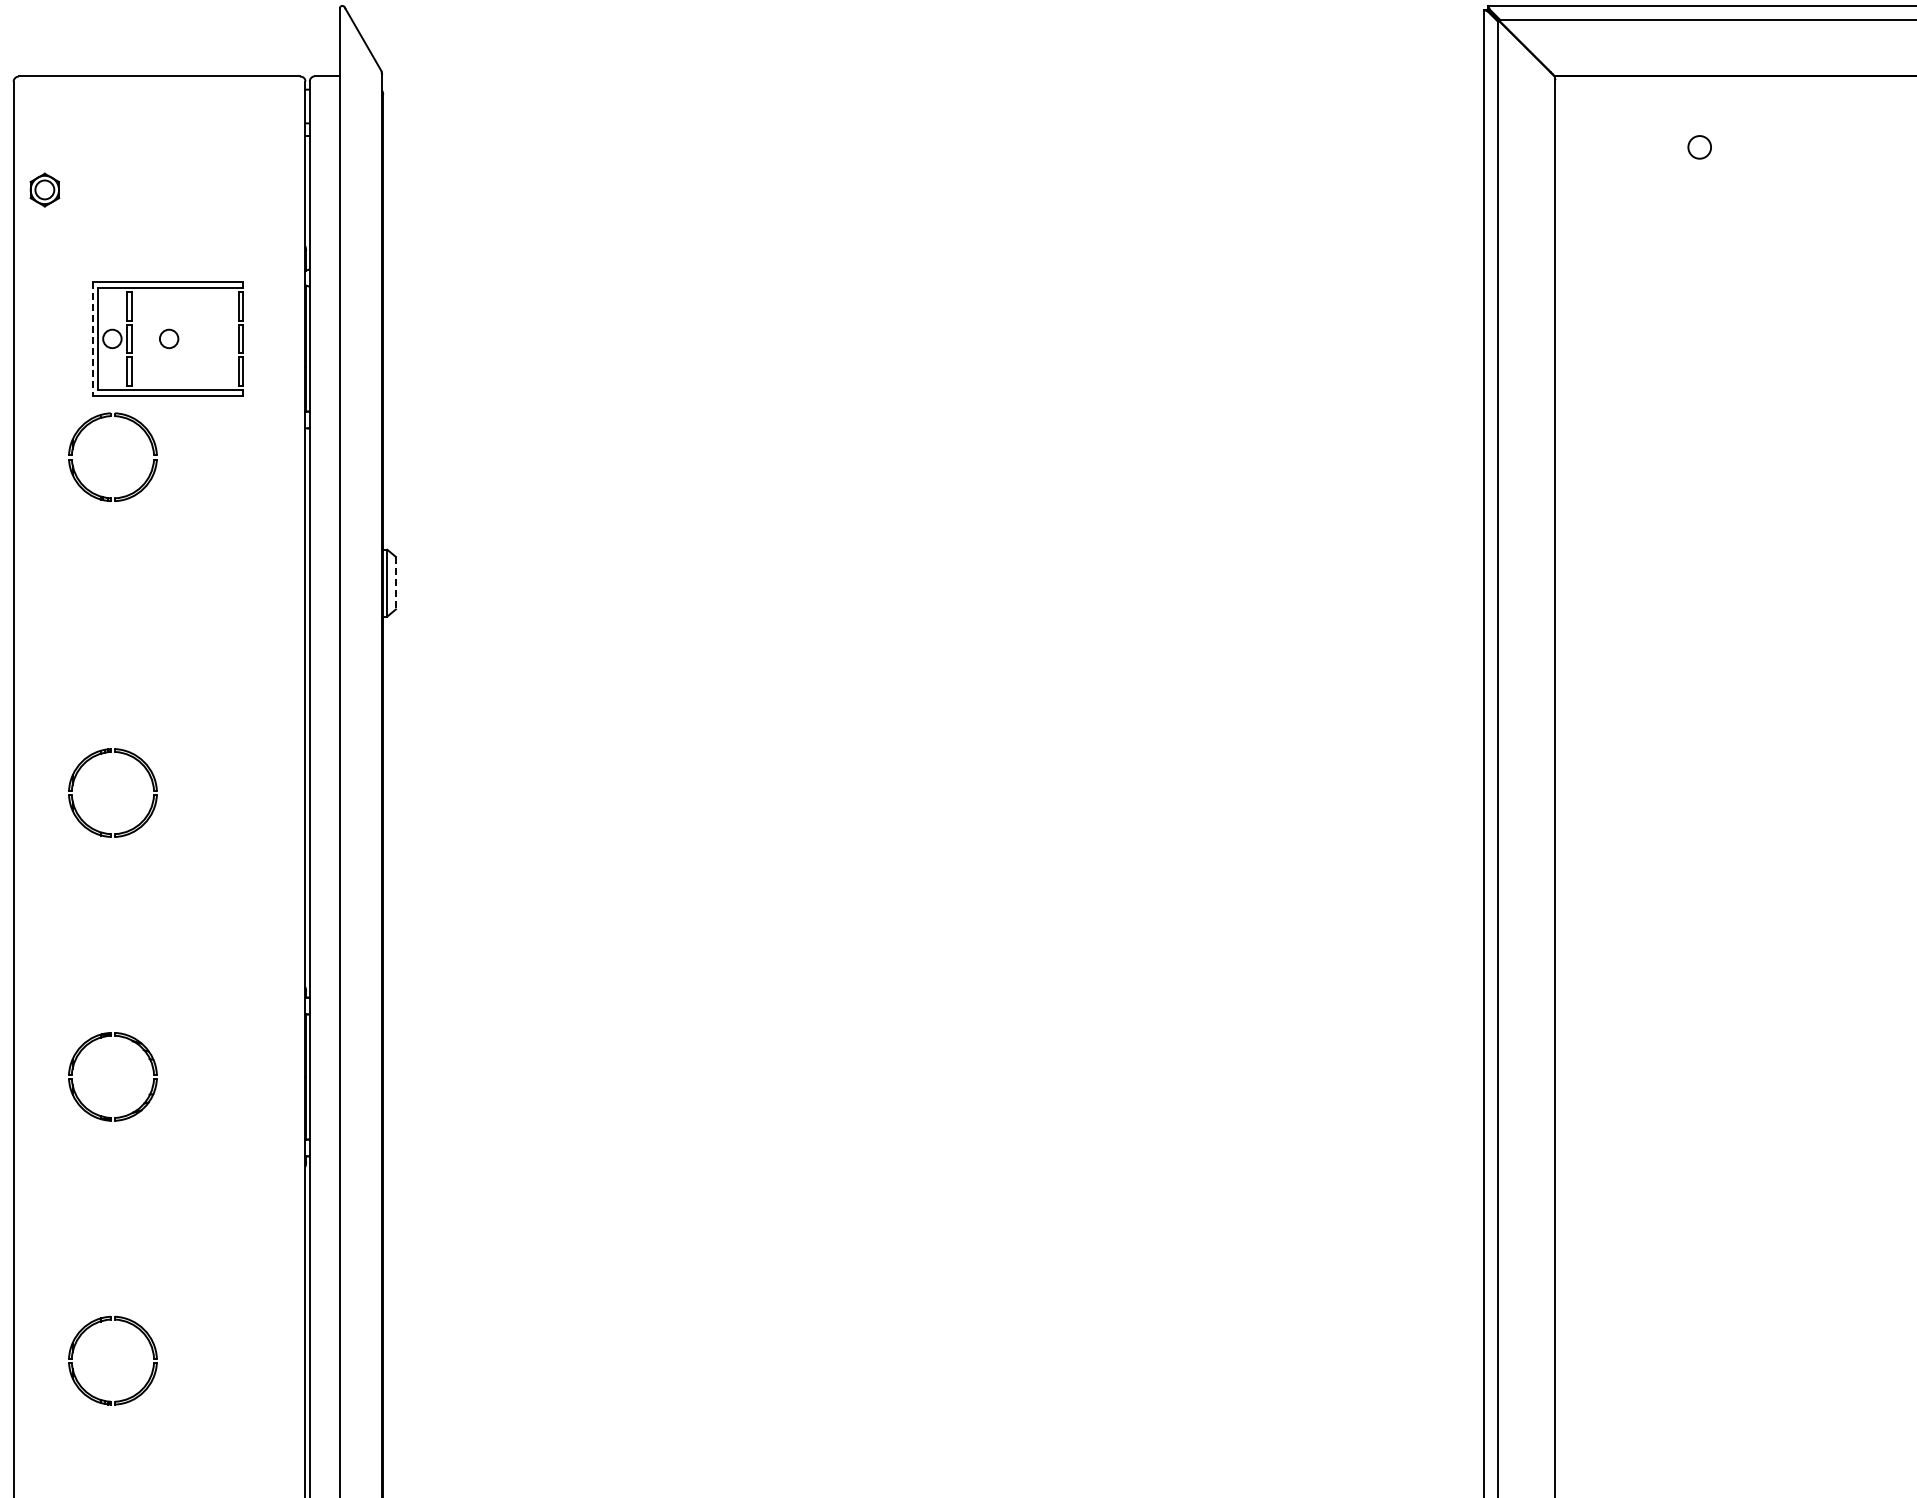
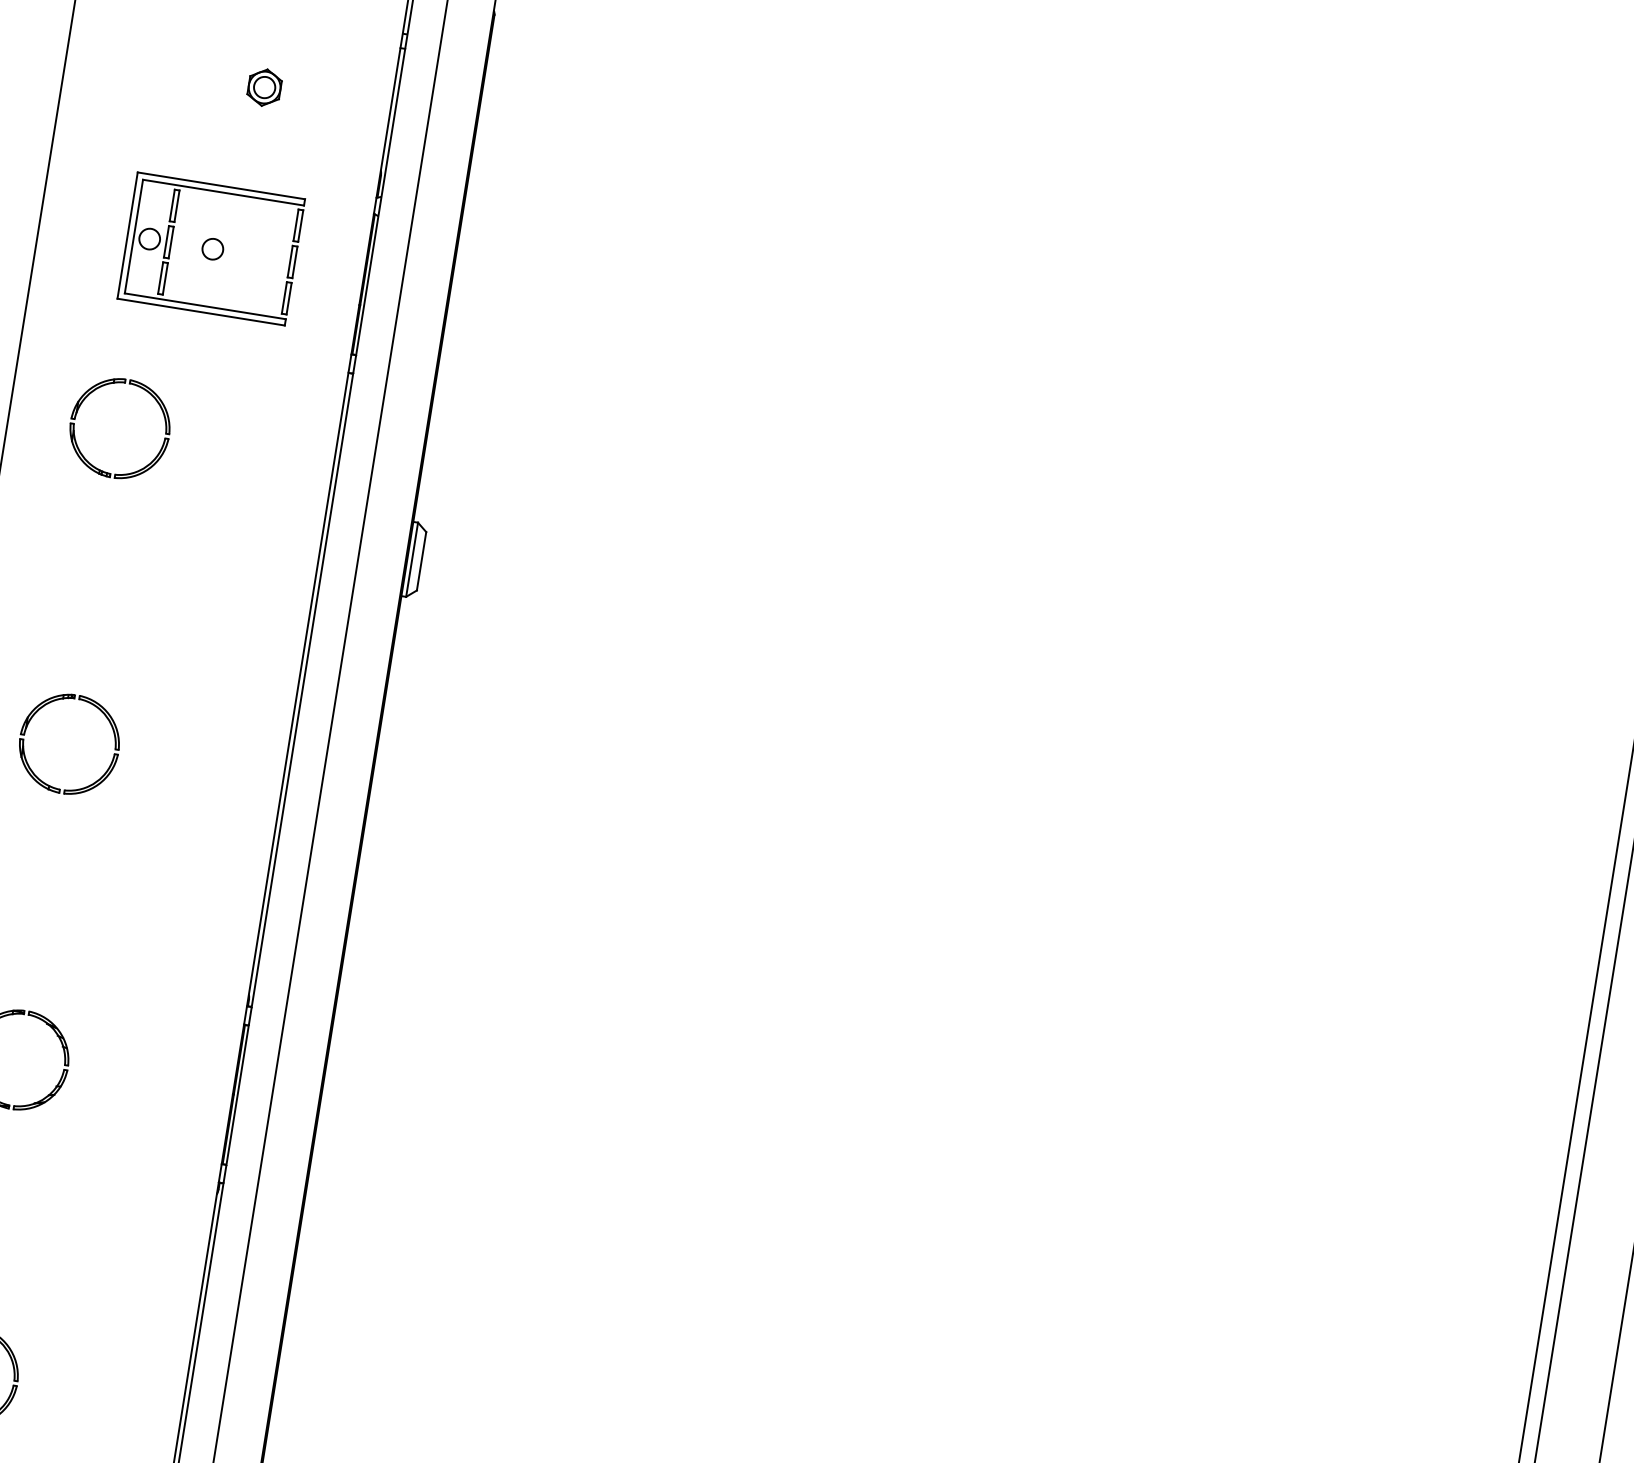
part: (44, 189) -> (264, 86), moved
line: (92, 338) -> (127, 235), dashed -> solid
part: (85, 428) -> (94, 391), moved
line: (395, 583) -> (421, 561), dashed -> solid

